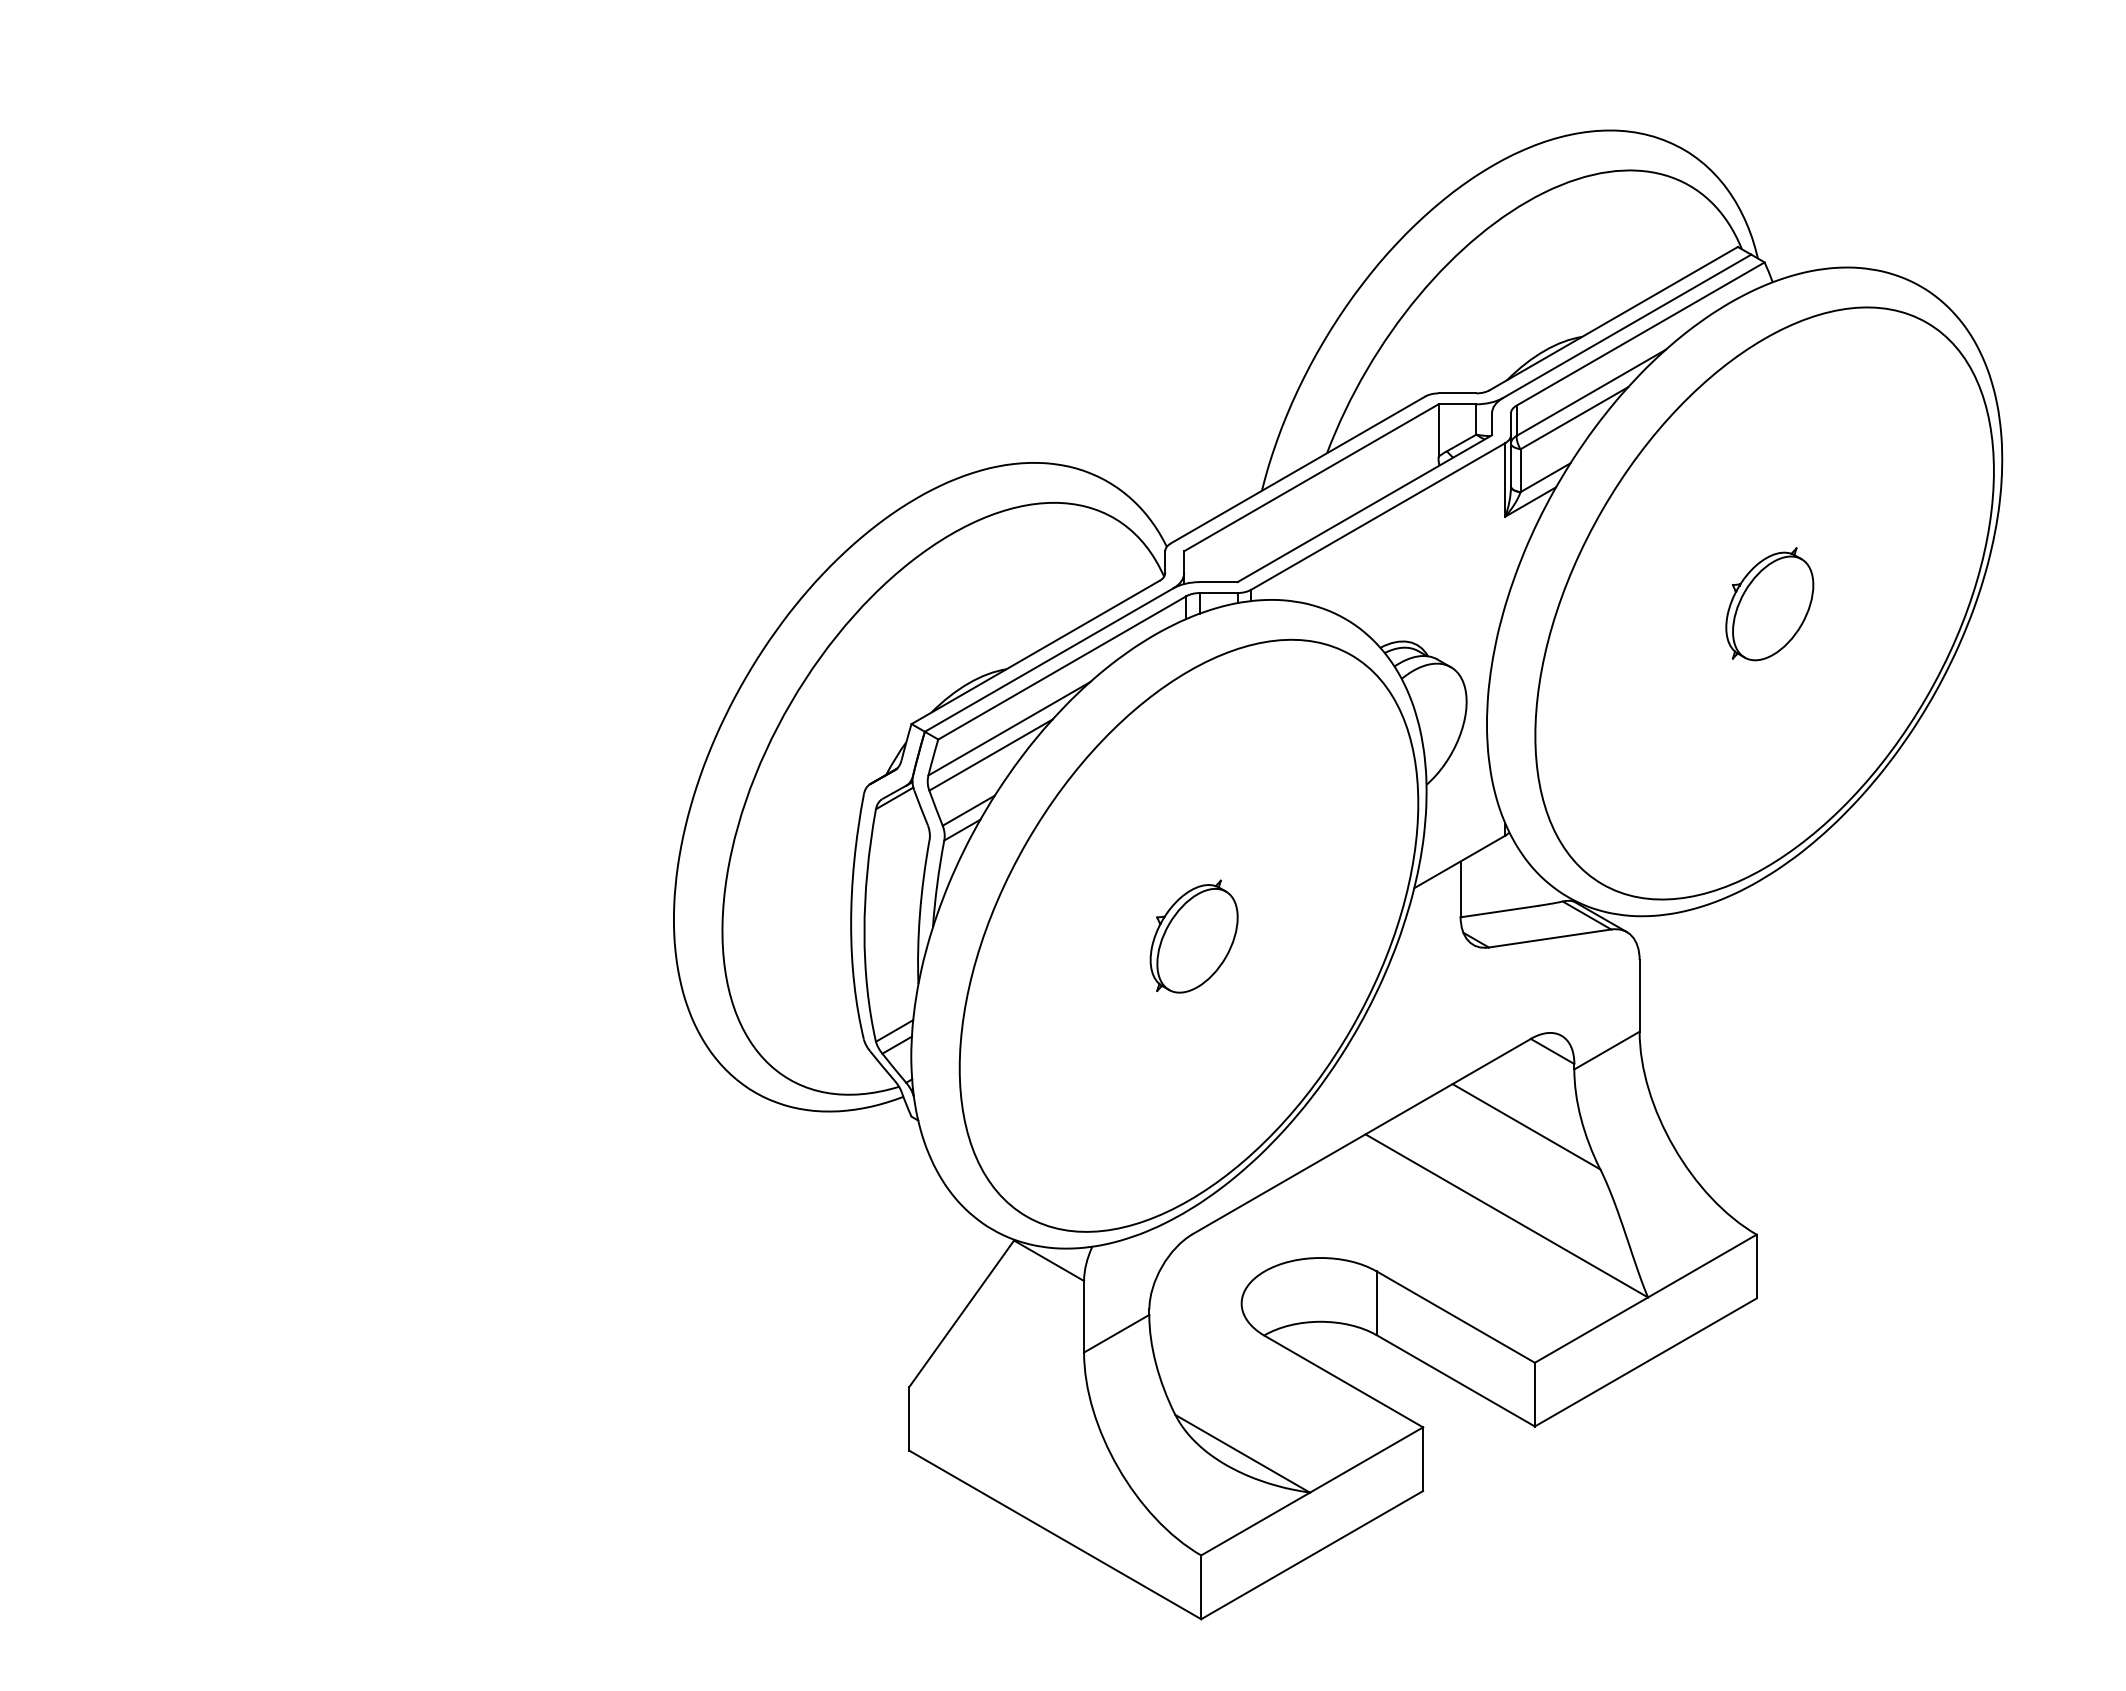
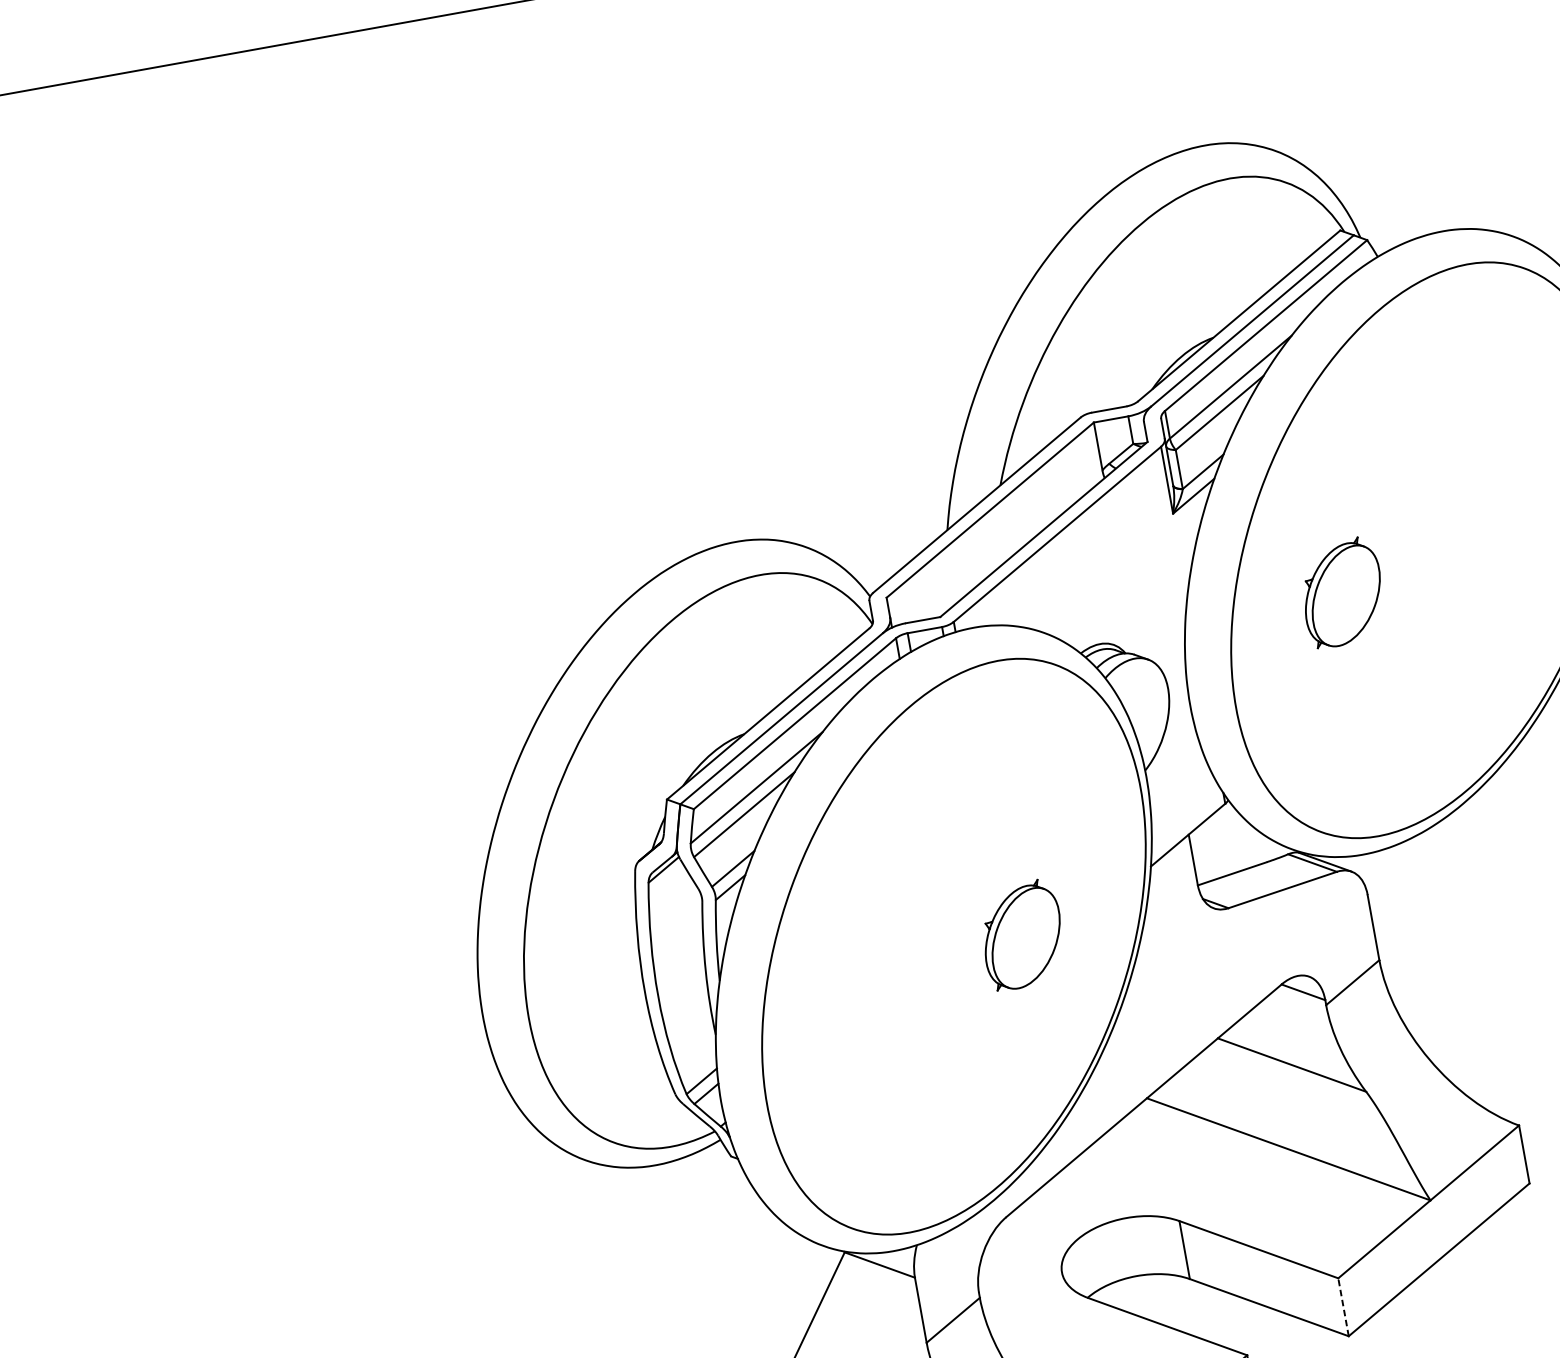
part: (1769, 604) -> (1342, 592), moved
part: (1193, 936) -> (1021, 935), moved
line: (1534, 1394) -> (1343, 1307), solid -> dashed

